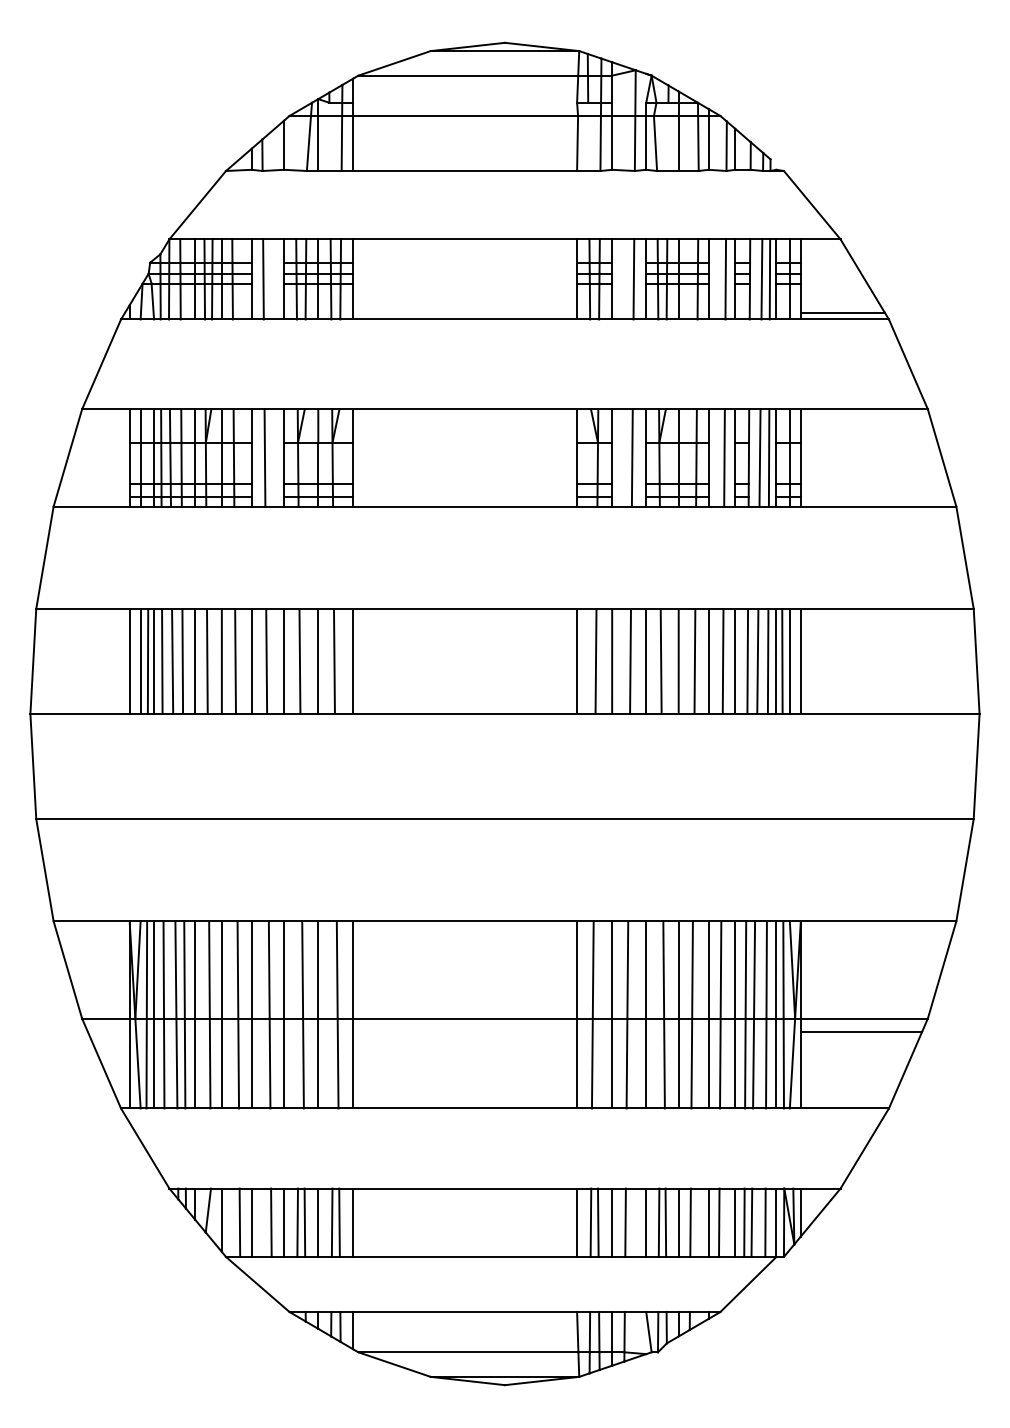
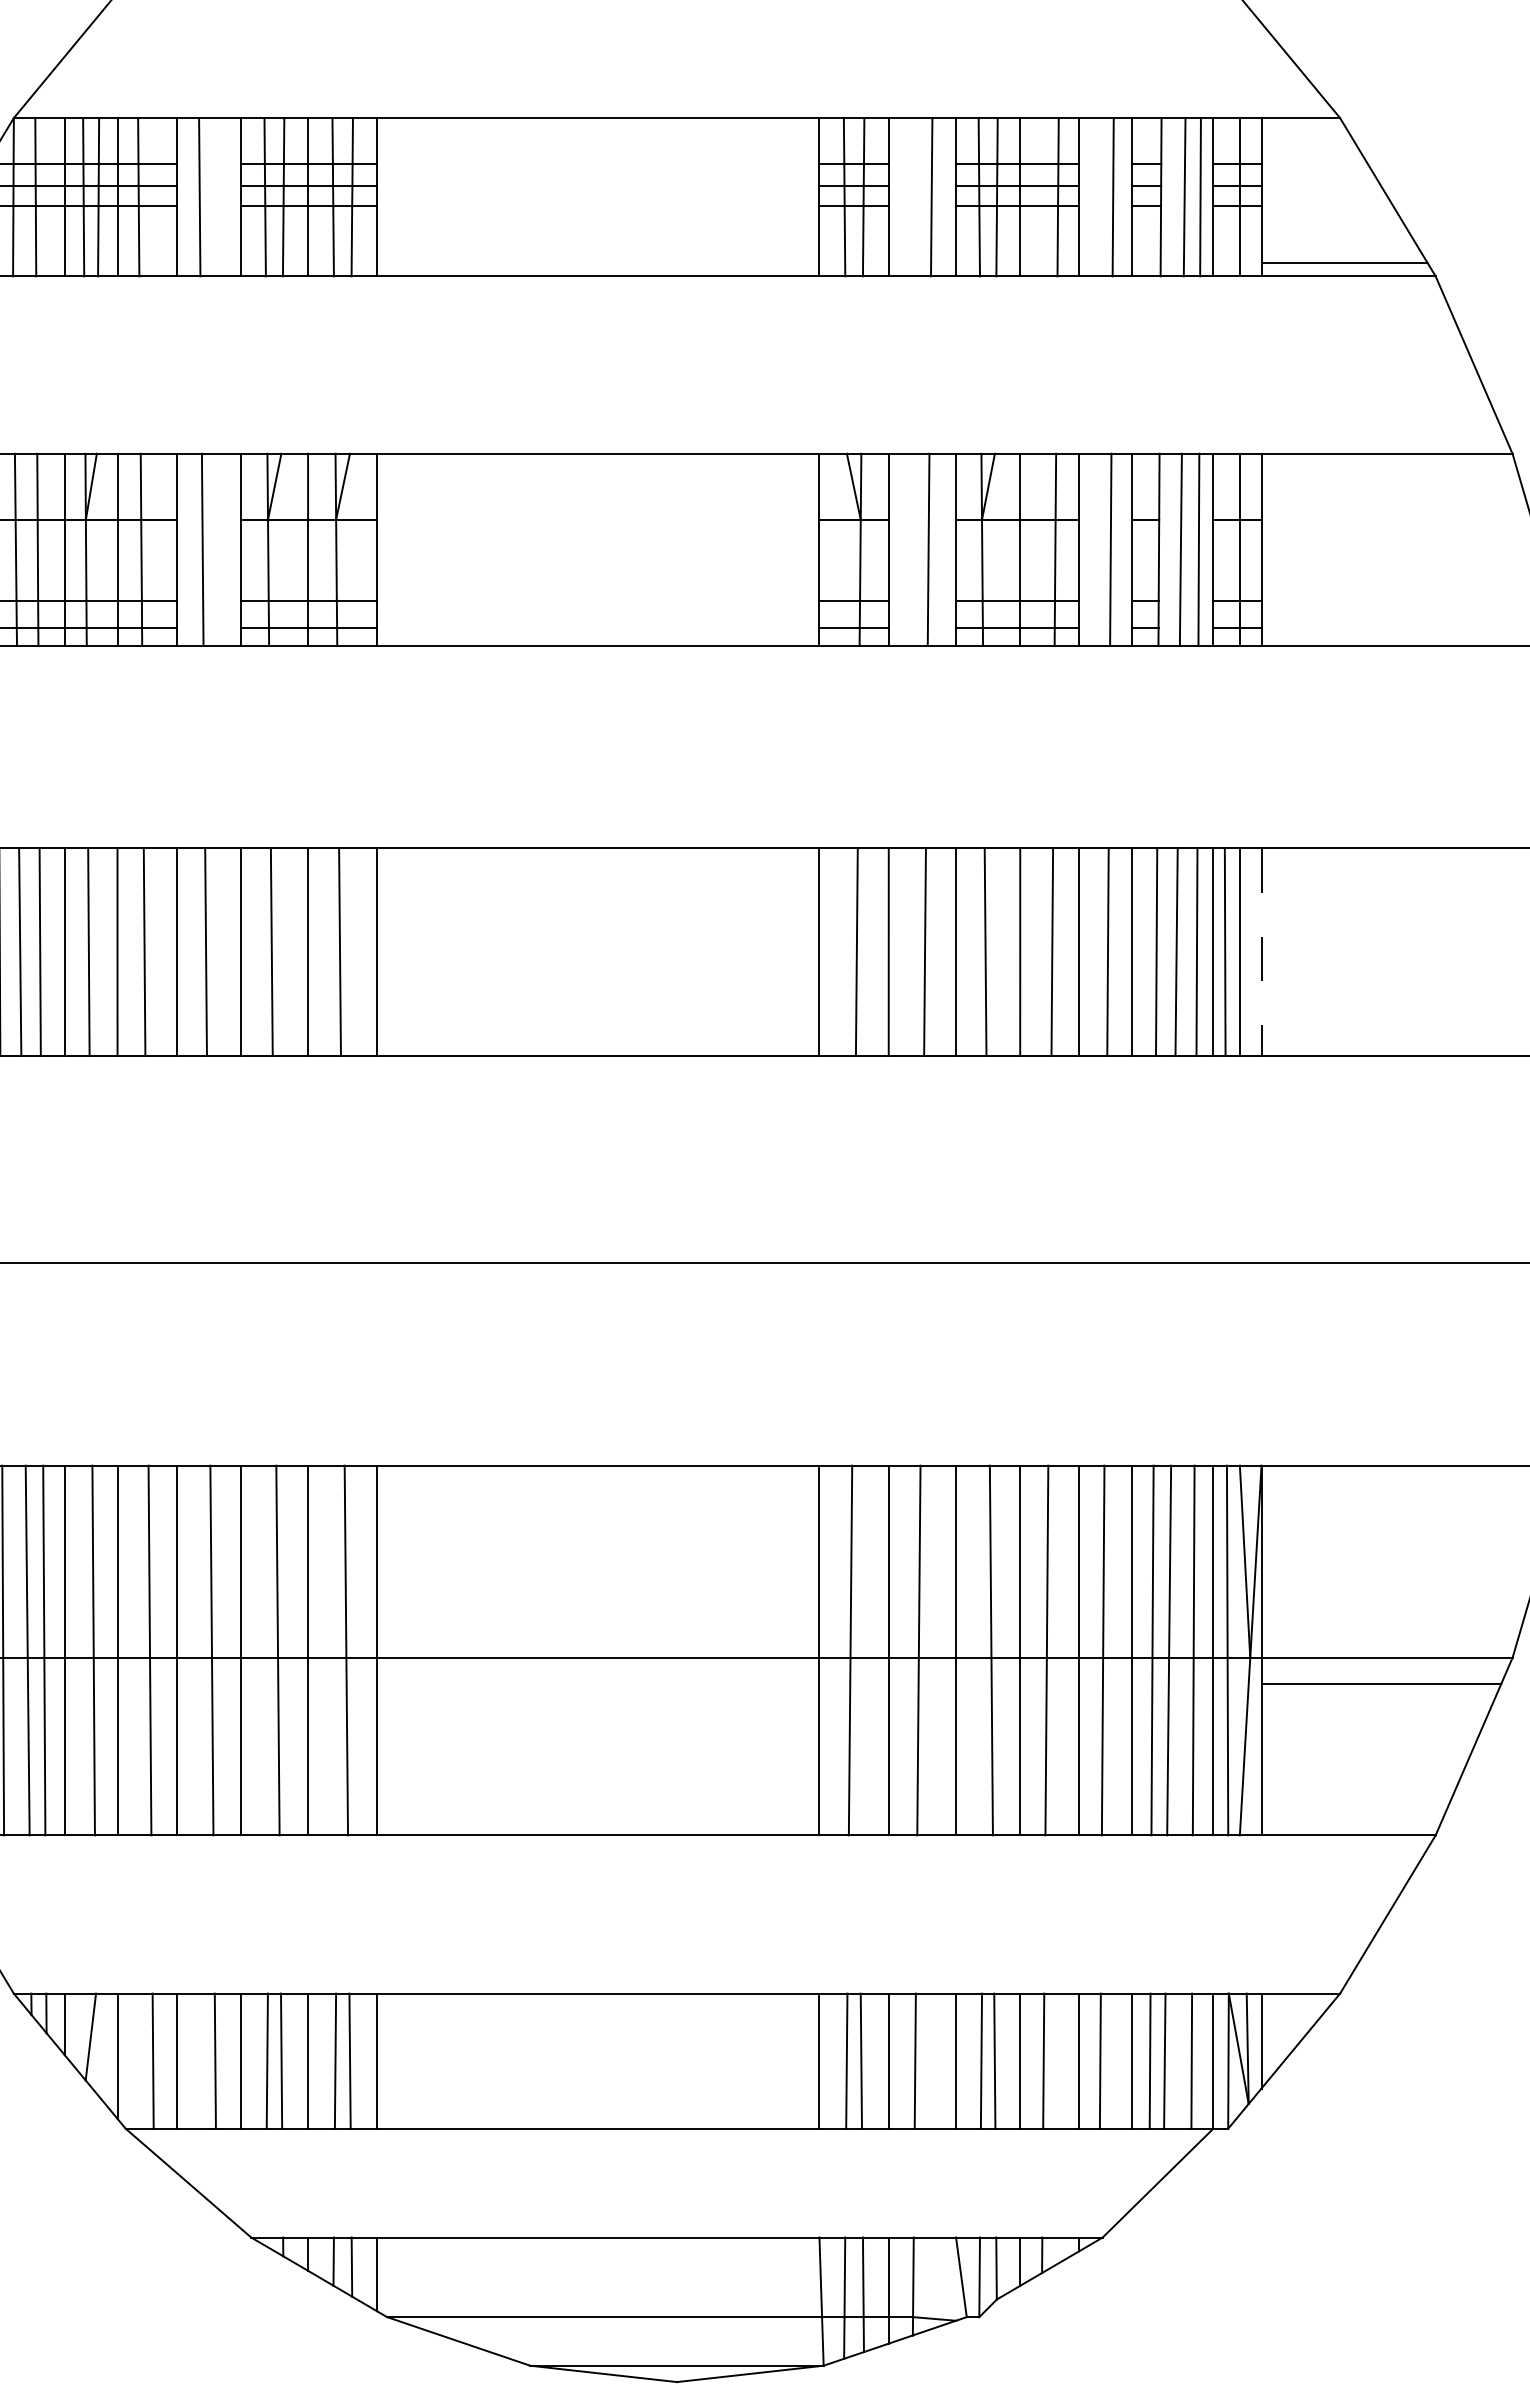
line: (800, 662) -> (1260, 954), solid -> dashed

